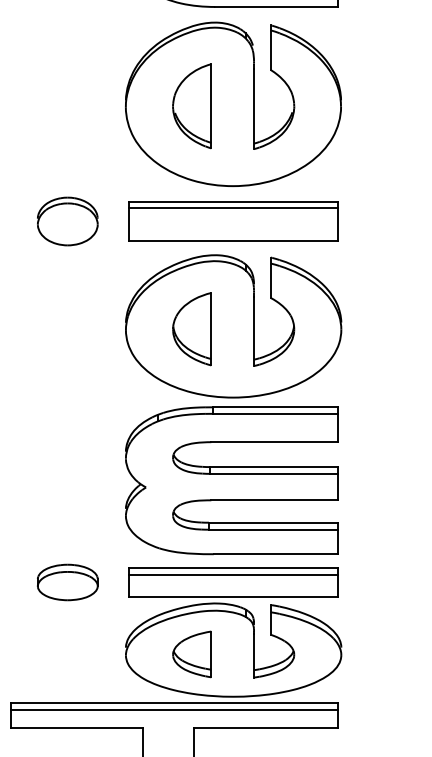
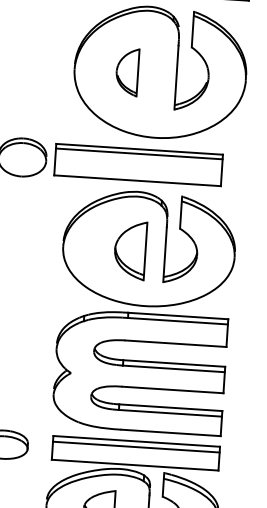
part: (191, 106) -> (126, 72), size x0.7
part: (233, 221) -> (138, 164), moved
part: (191, 329) -> (129, 250), moved

